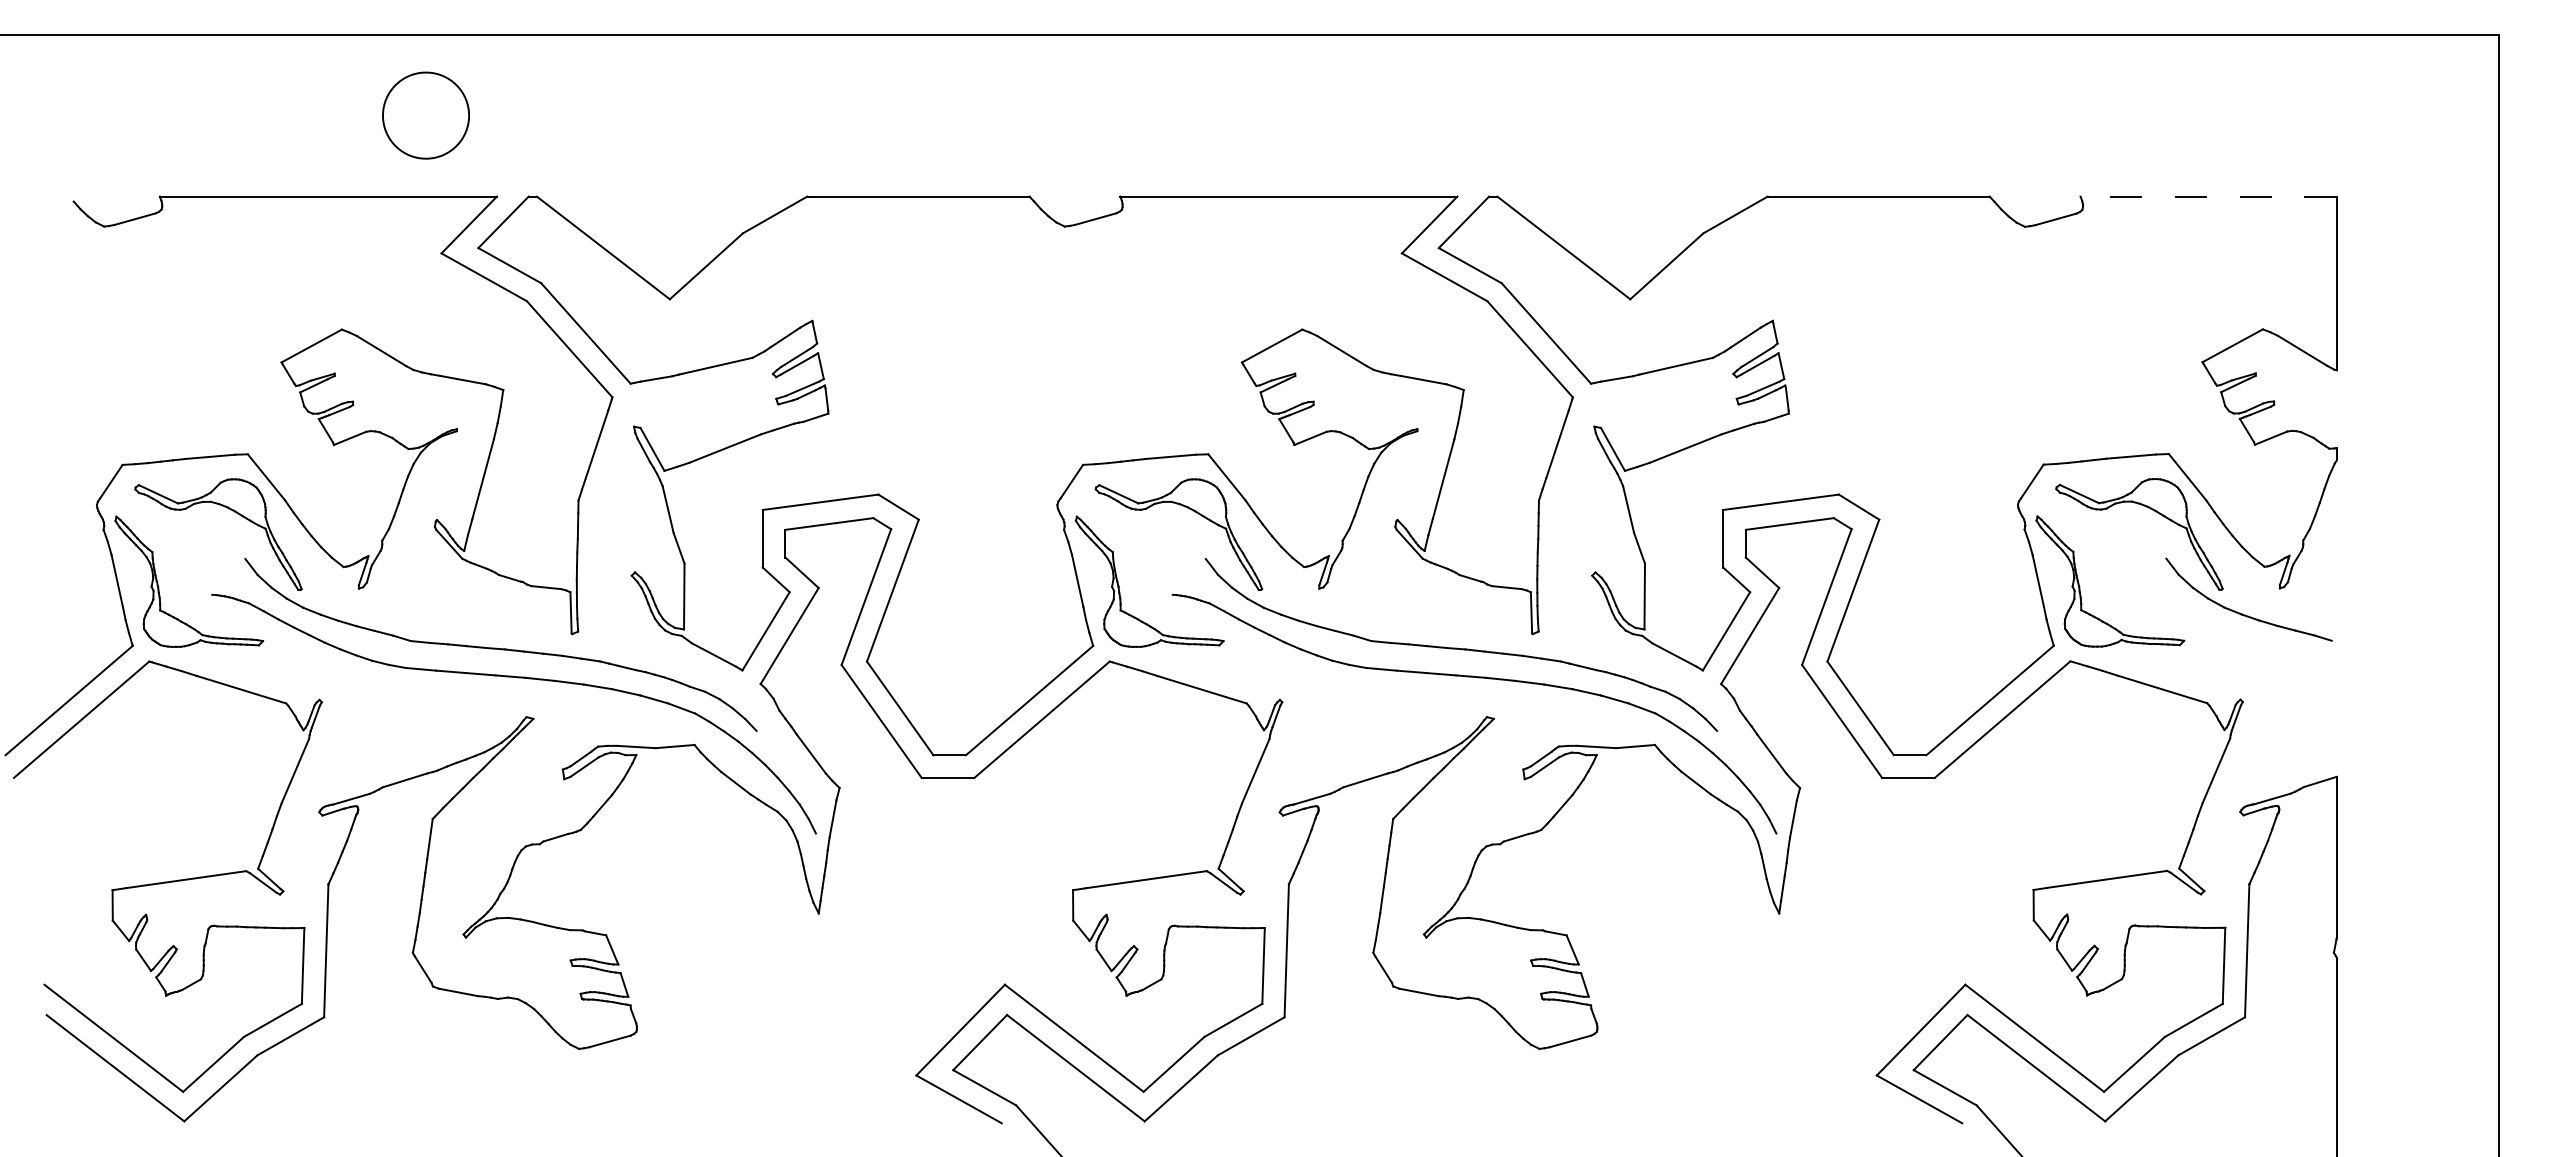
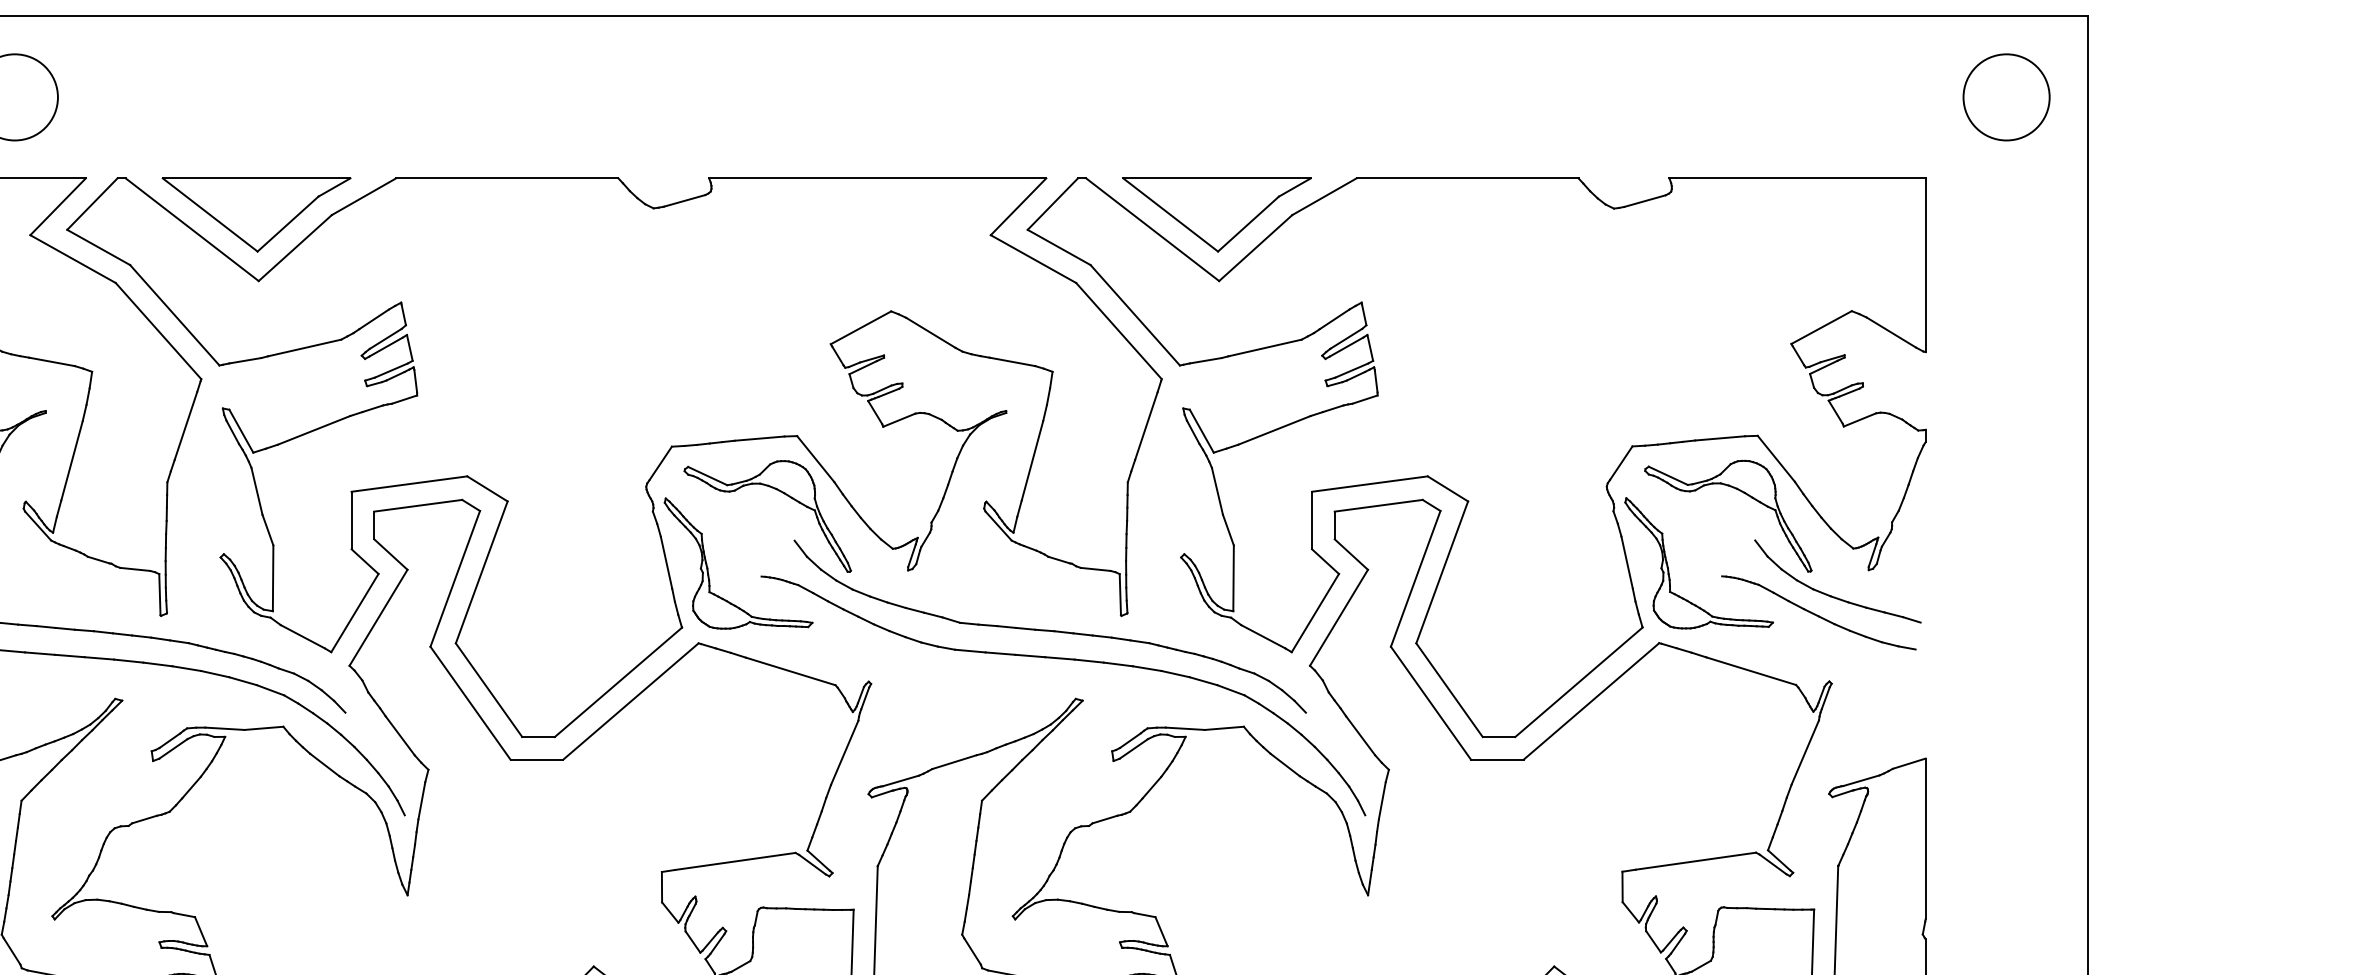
circle: (2417, 115) -> (2006, 97), added
line: (2208, 196) -> (1797, 178), dashed -> solid
part: (667, 232) -> (256, 214), added
part: (1628, 232) -> (1217, 214), added
part: (2229, 630) -> (1818, 612), added

